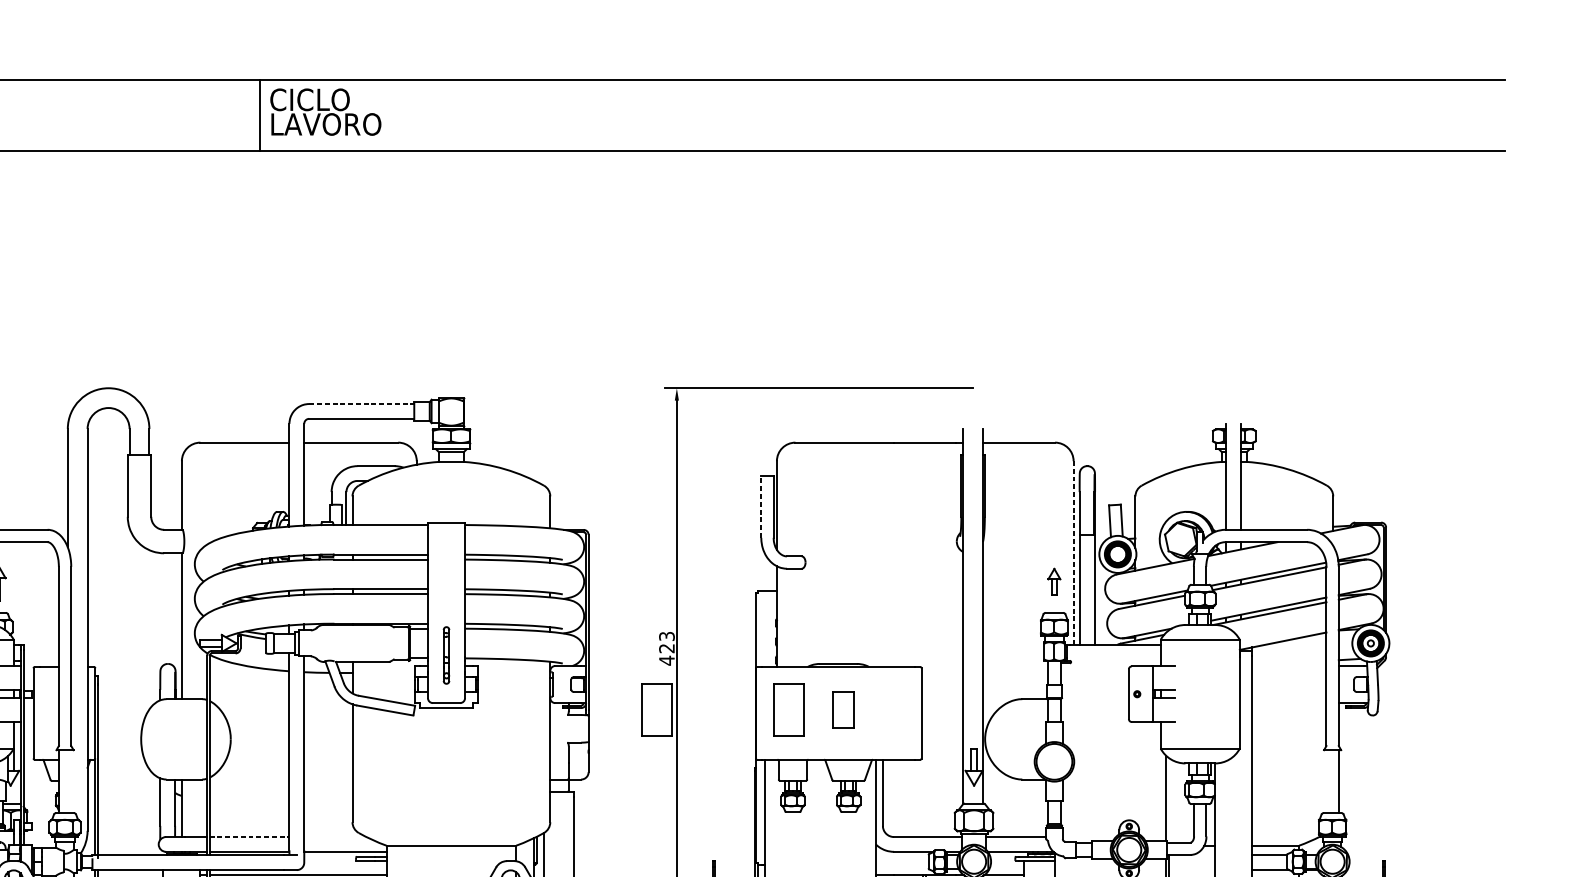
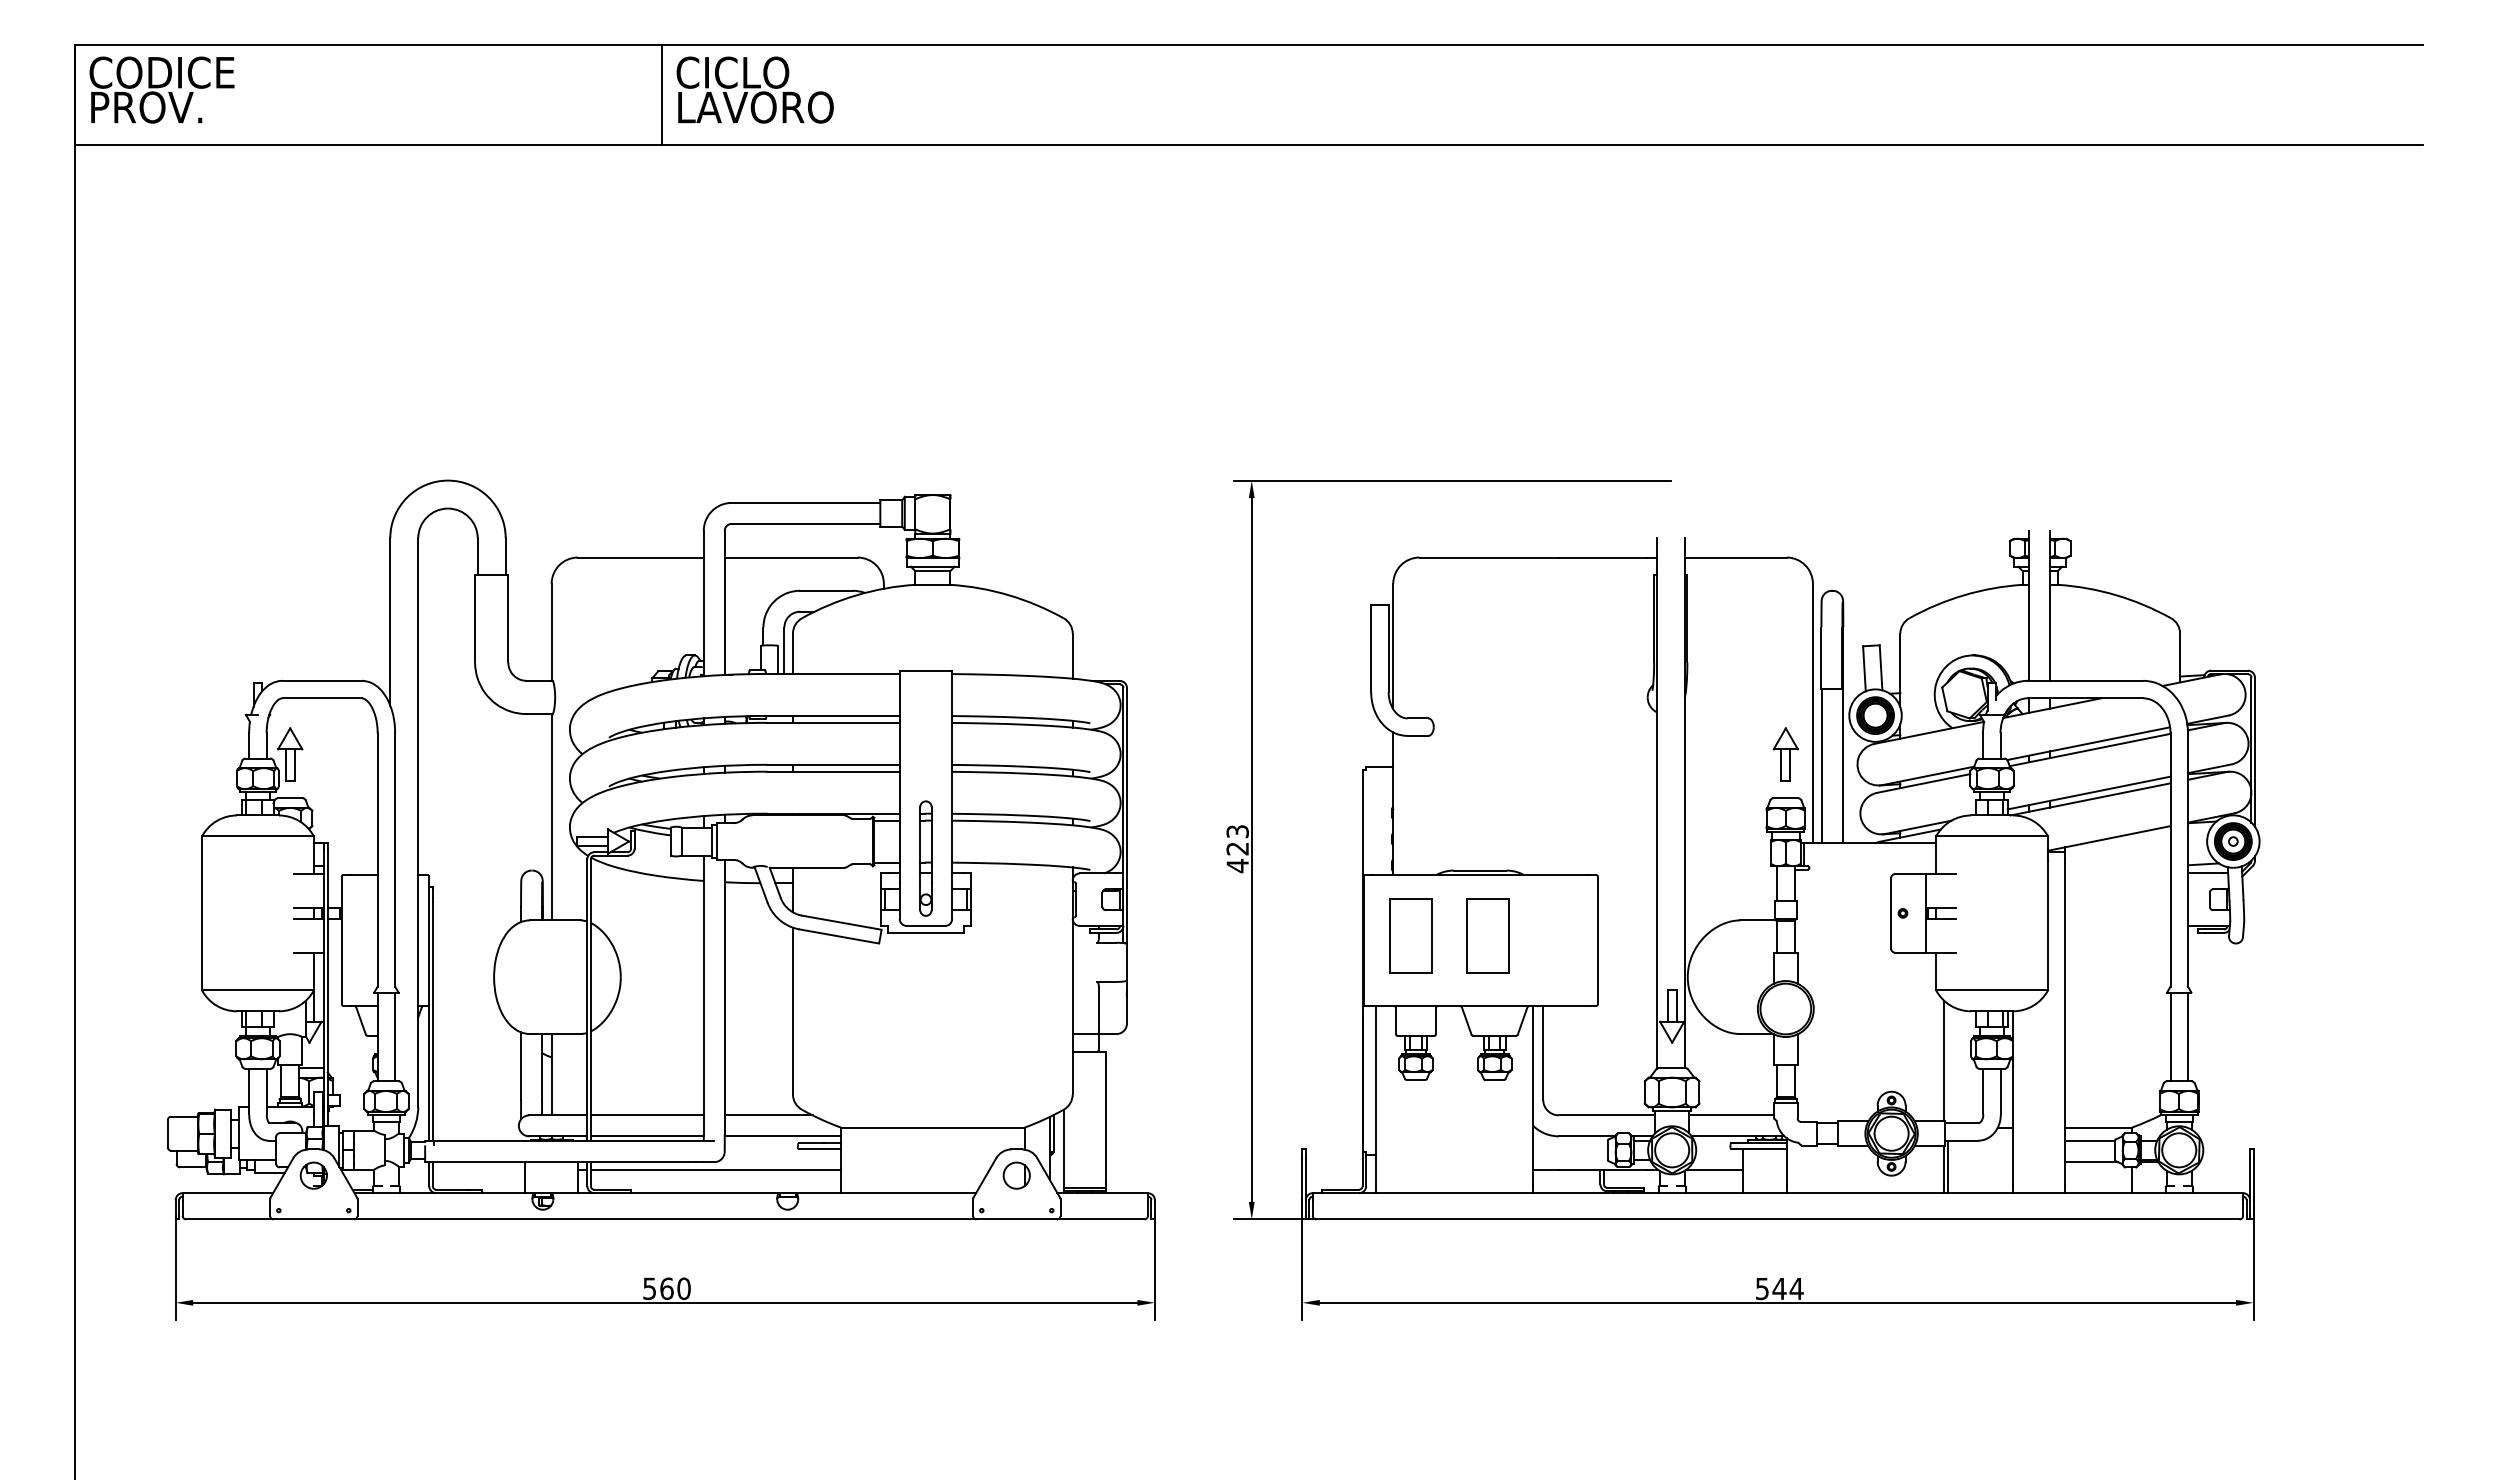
line: (362, 403) -> (806, 502), dashed -> solid
line: (761, 506) -> (1371, 648), dashed -> solid
line: (1073, 552) -> (1812, 713), dashed -> solid
part: (1054, 581) -> (1785, 754), size x1.43
part: (446, 655) -> (925, 858), size x1.43
part: (656, 709) -> (1223, 935), removed
part: (843, 709) -> (1487, 935), size x1.43
line: (71, 781) -> (395, 1036), added
line: (1326, 781) -> (2170, 1036), added
line: (249, 837) -> (647, 1115), dashed -> solid
line: (335, 837) -> (768, 1115), added

